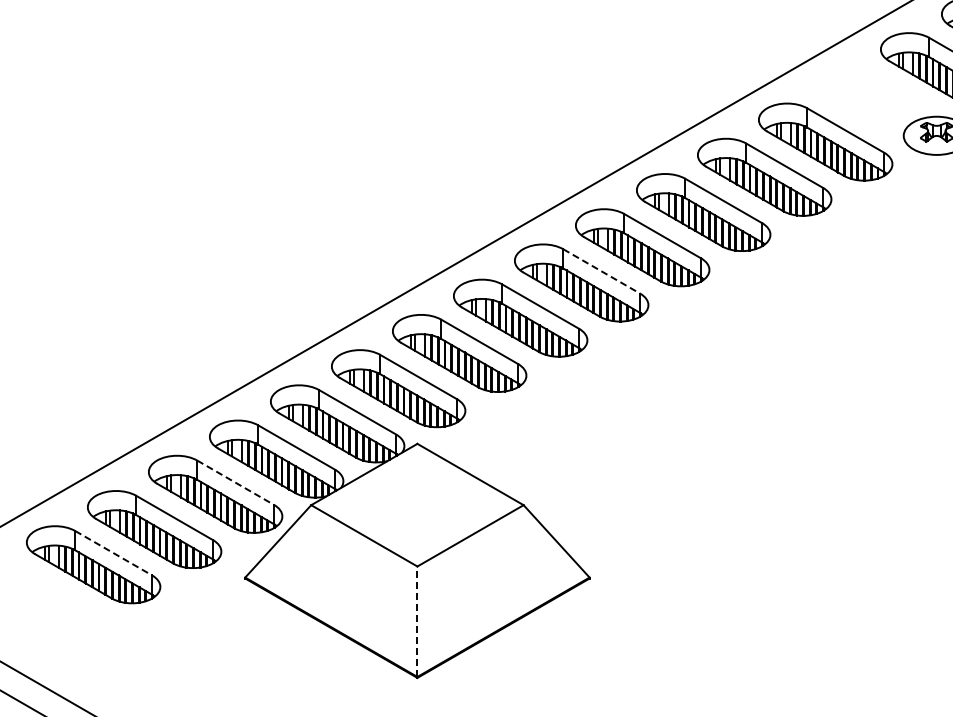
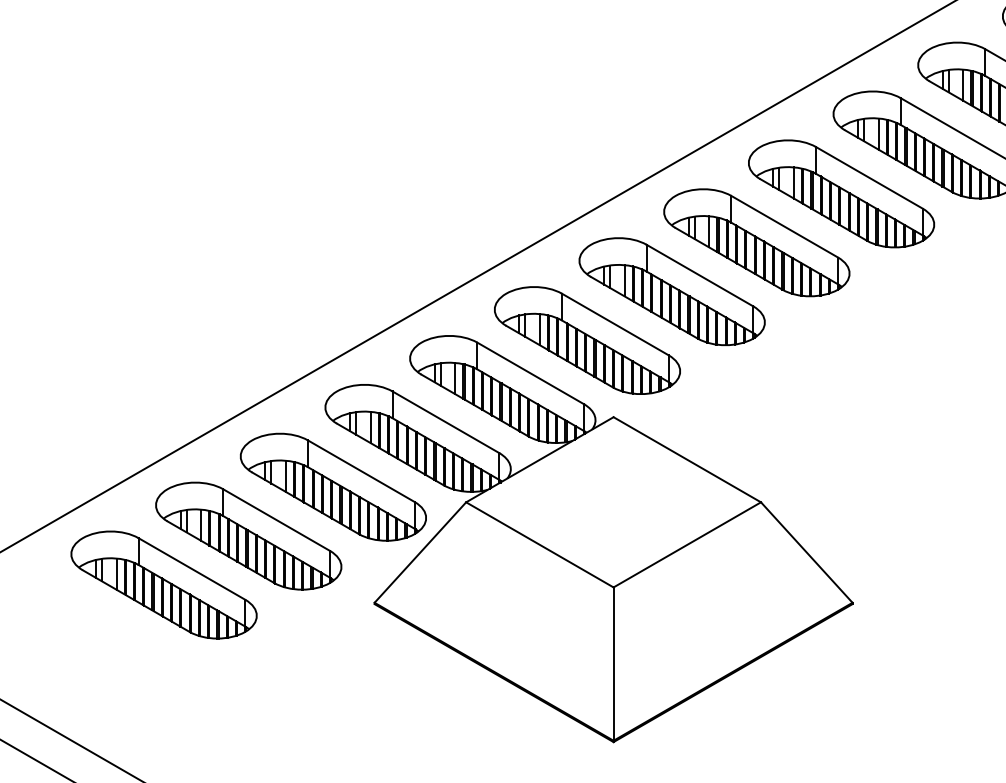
line: (602, 271) -> (870, 177), dashed -> solid
line: (236, 483) -> (362, 472), dashed -> solid
line: (114, 553) -> (193, 569), dashed -> solid
line: (417, 621) -> (613, 663), dashed -> solid

